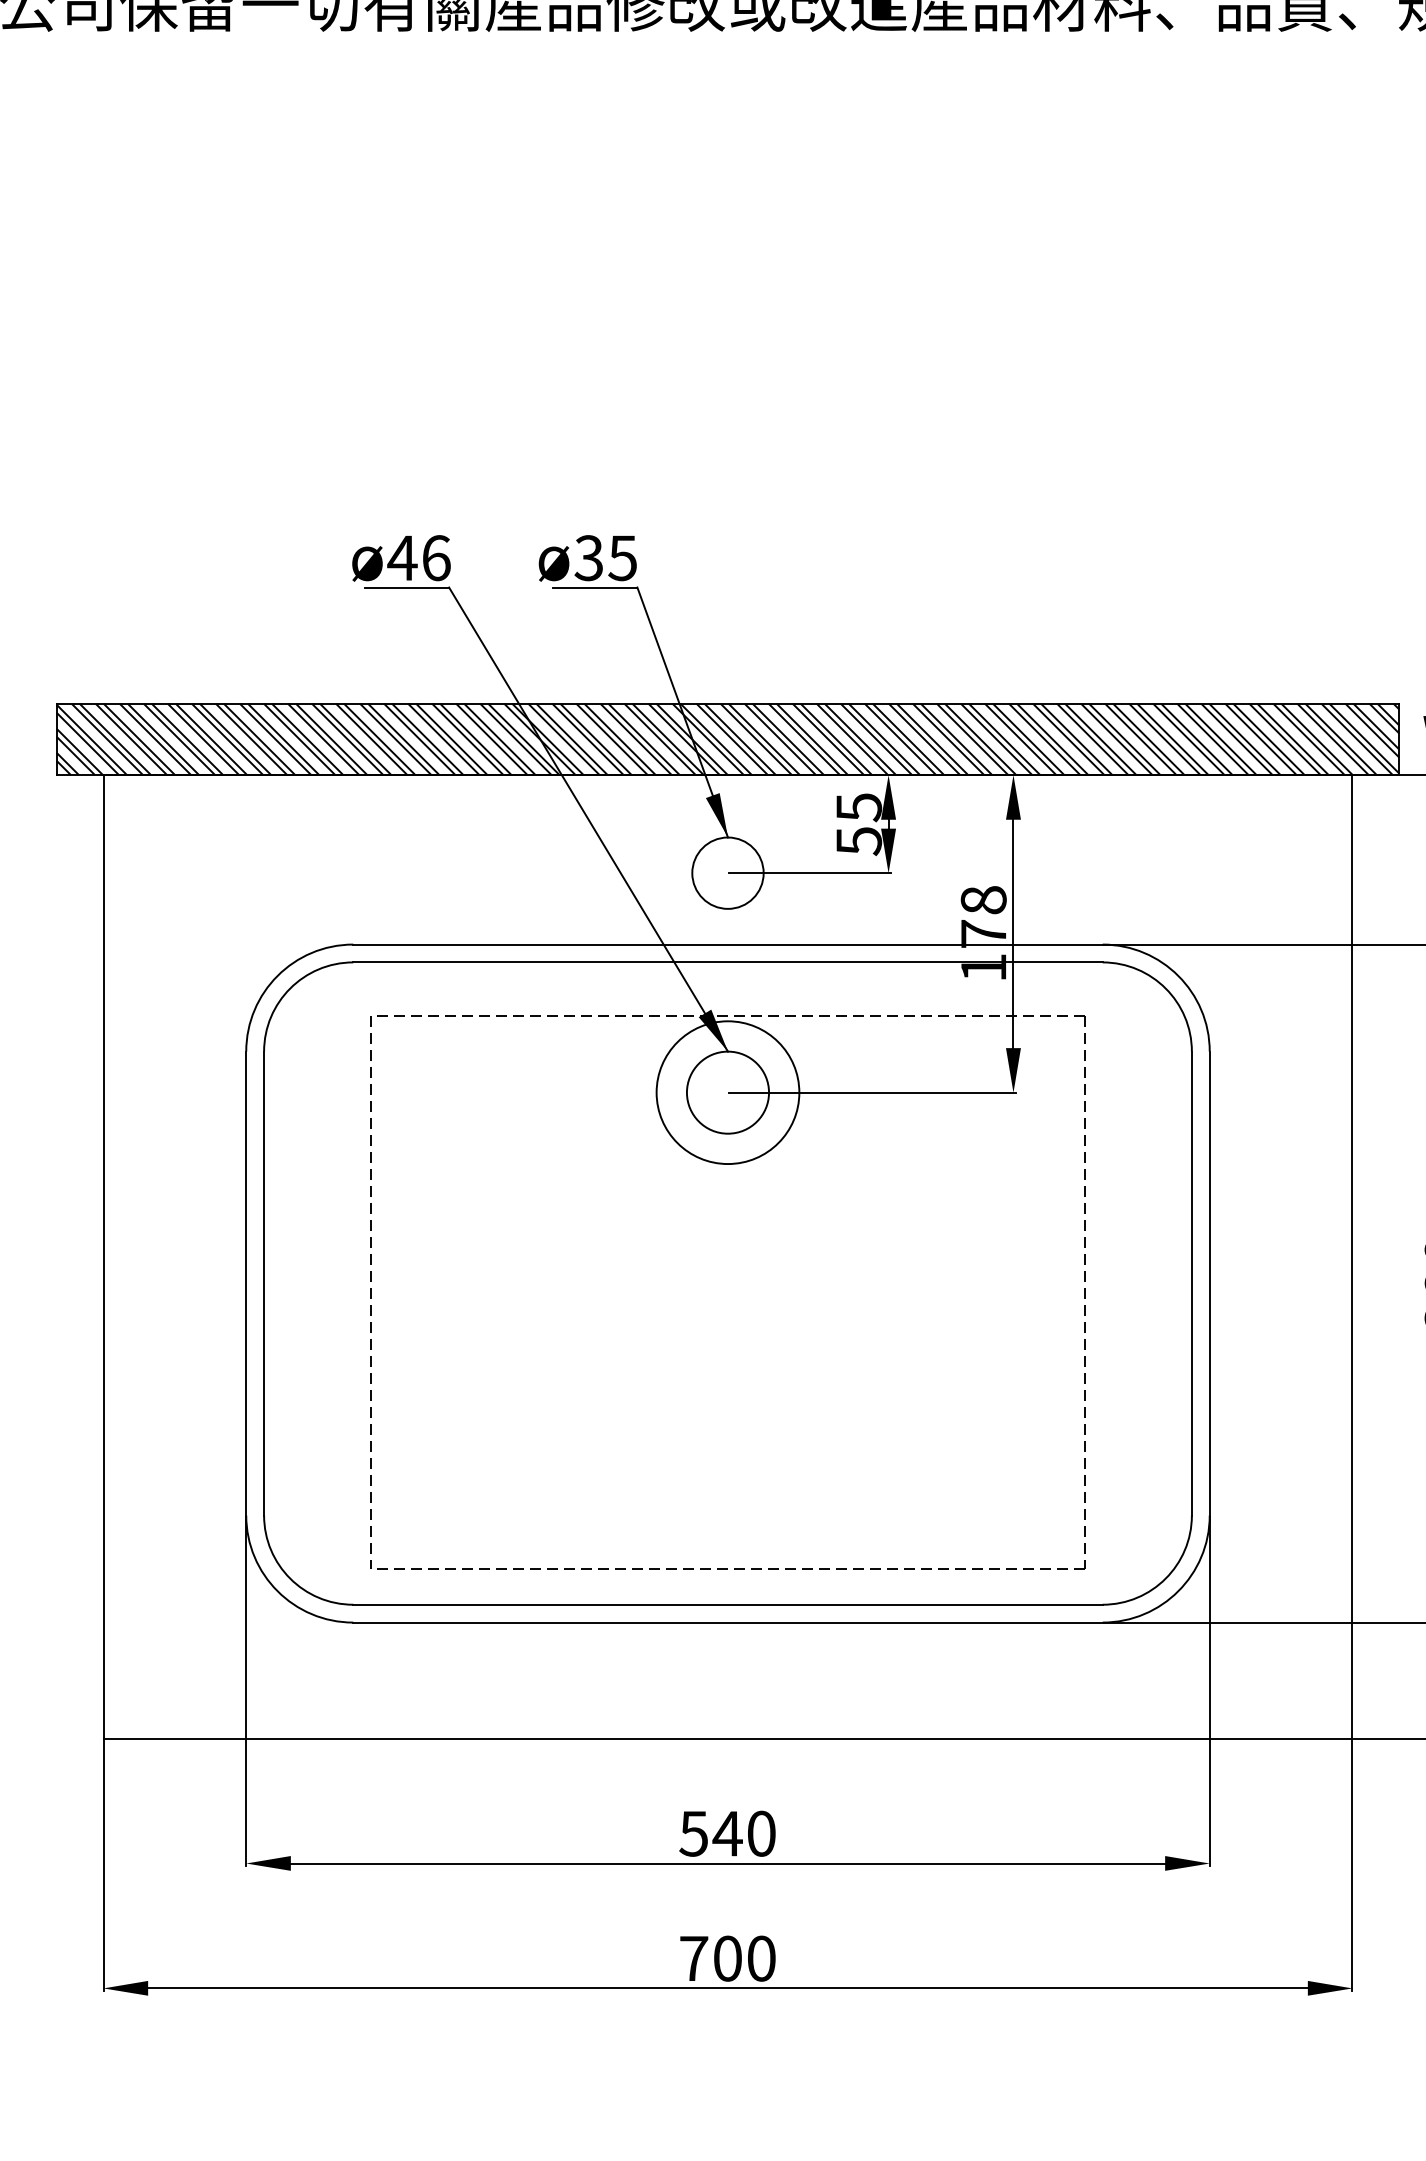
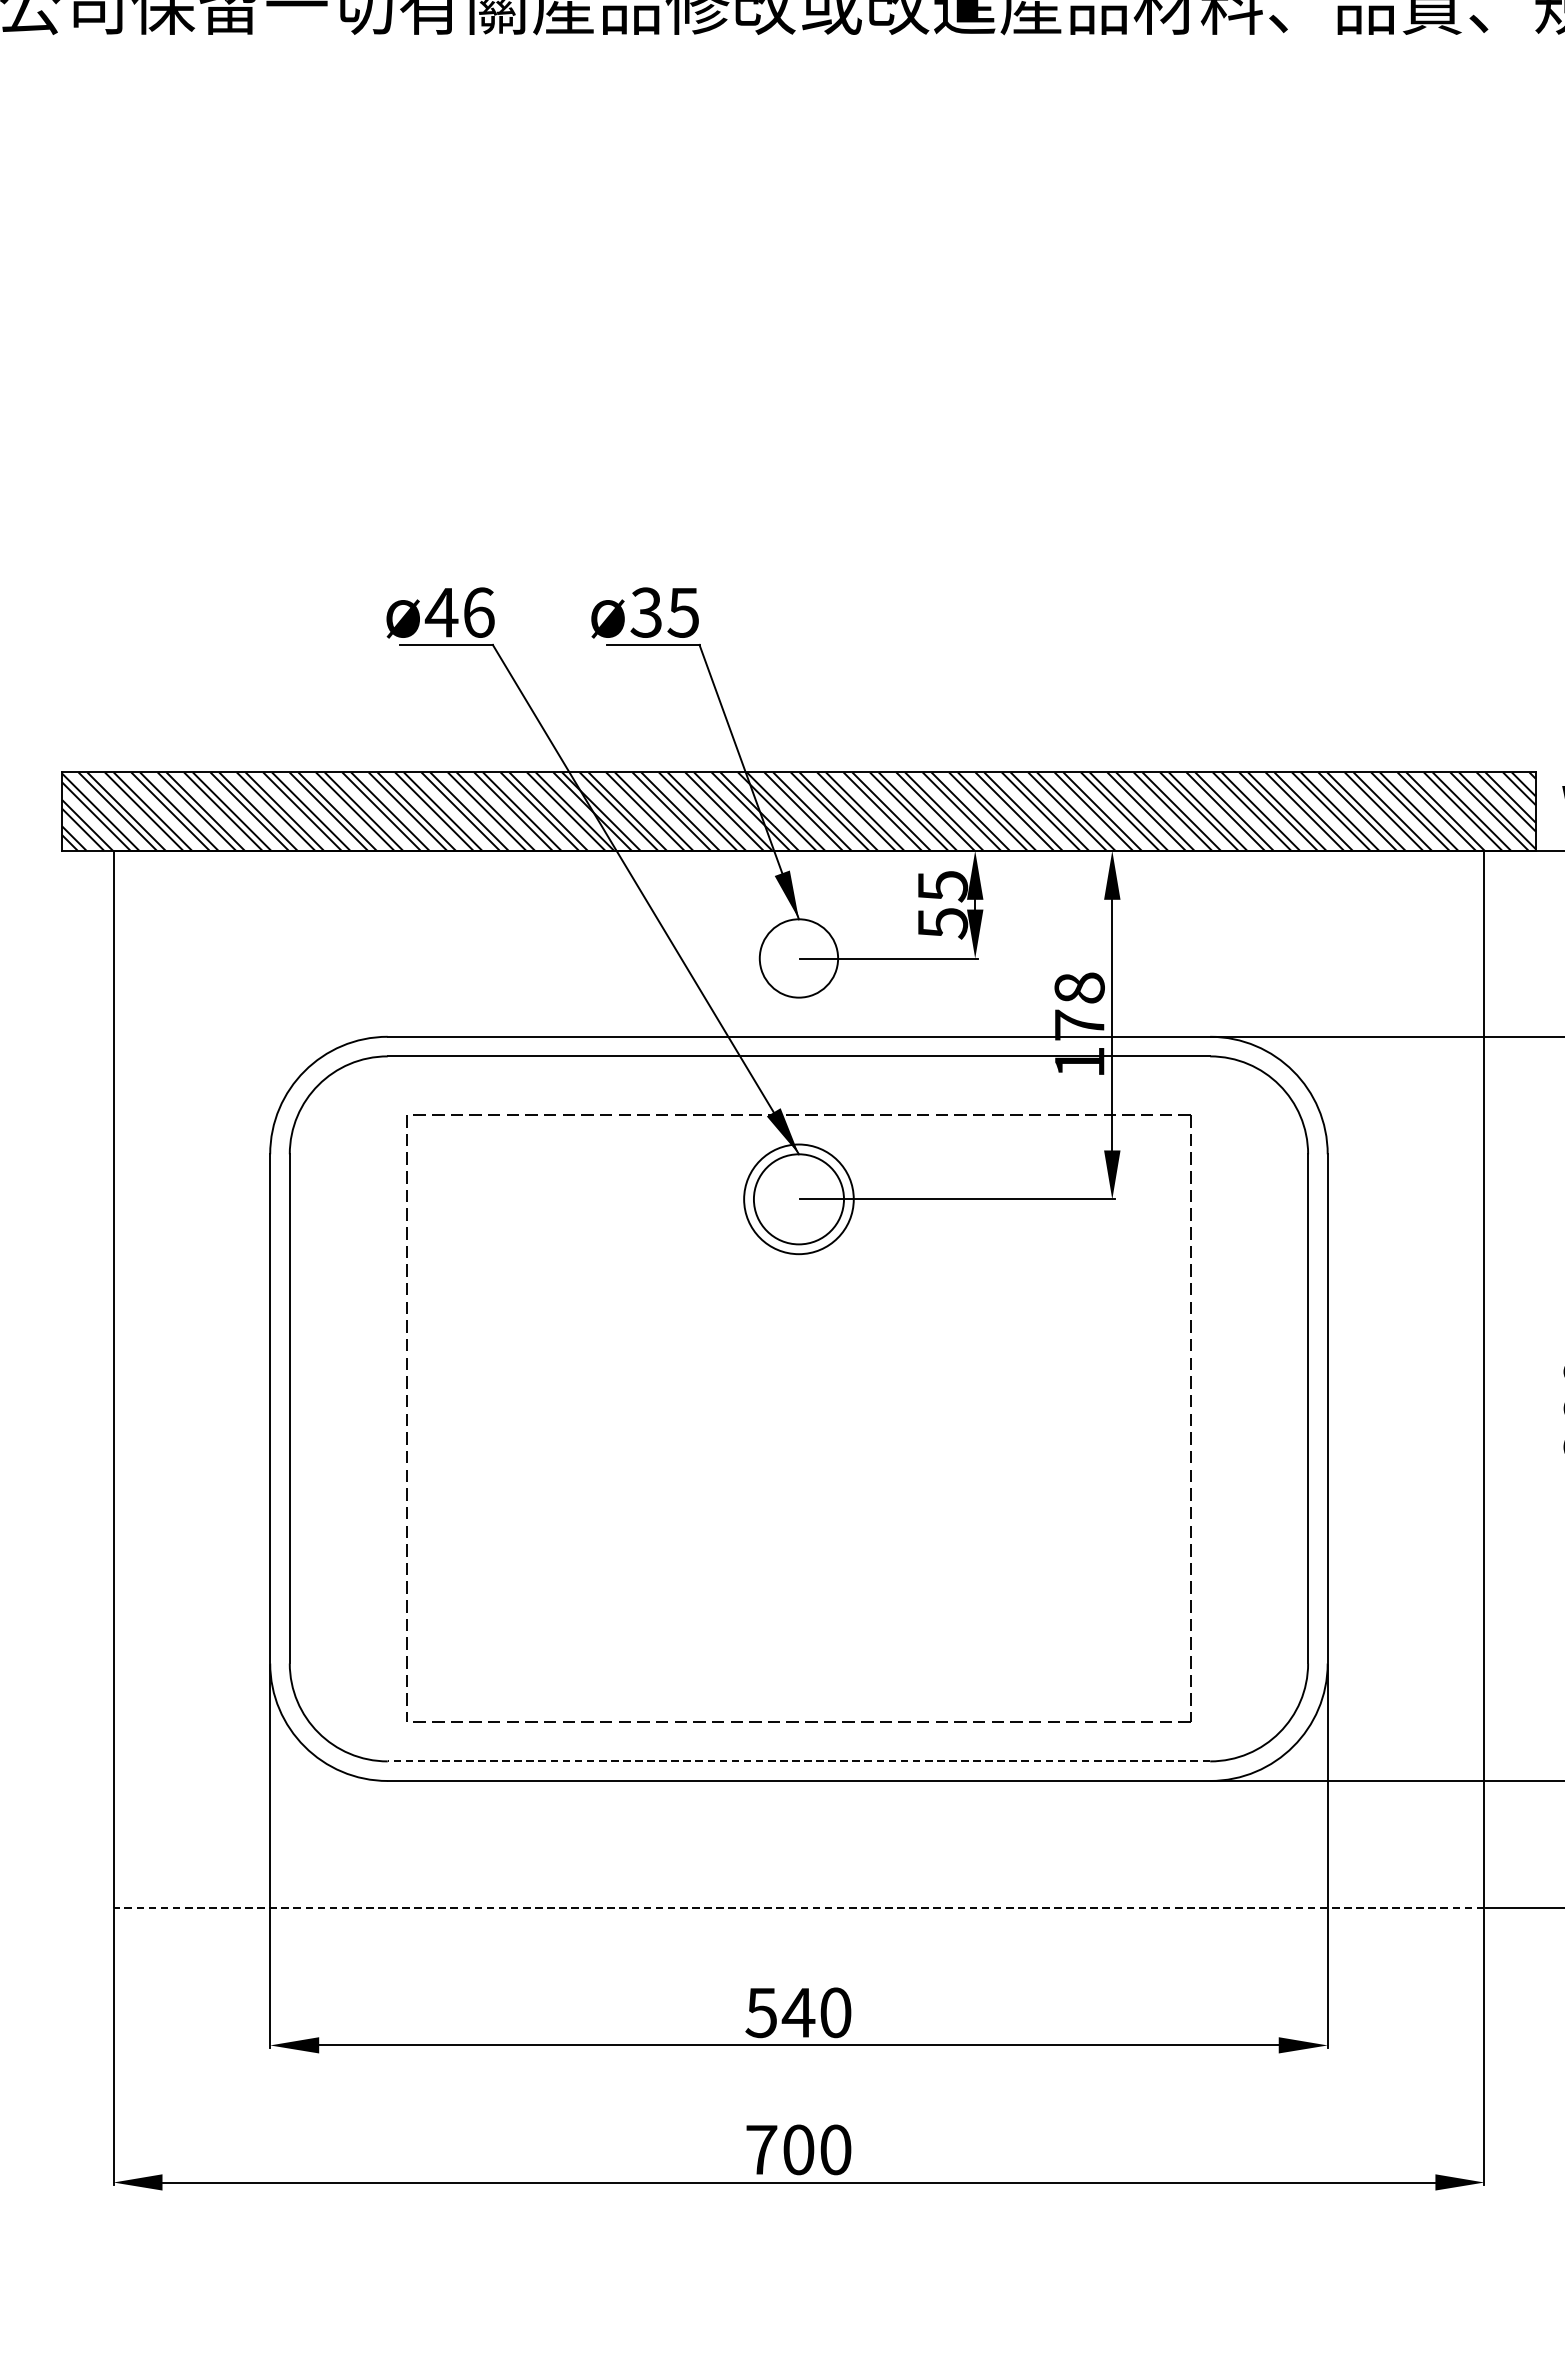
circle: (727, 1092) -> (798, 1199), size x0.7
line: (727, 1604) -> (798, 1761), solid -> dashed
line: (727, 1738) -> (798, 1908), solid -> dashed

